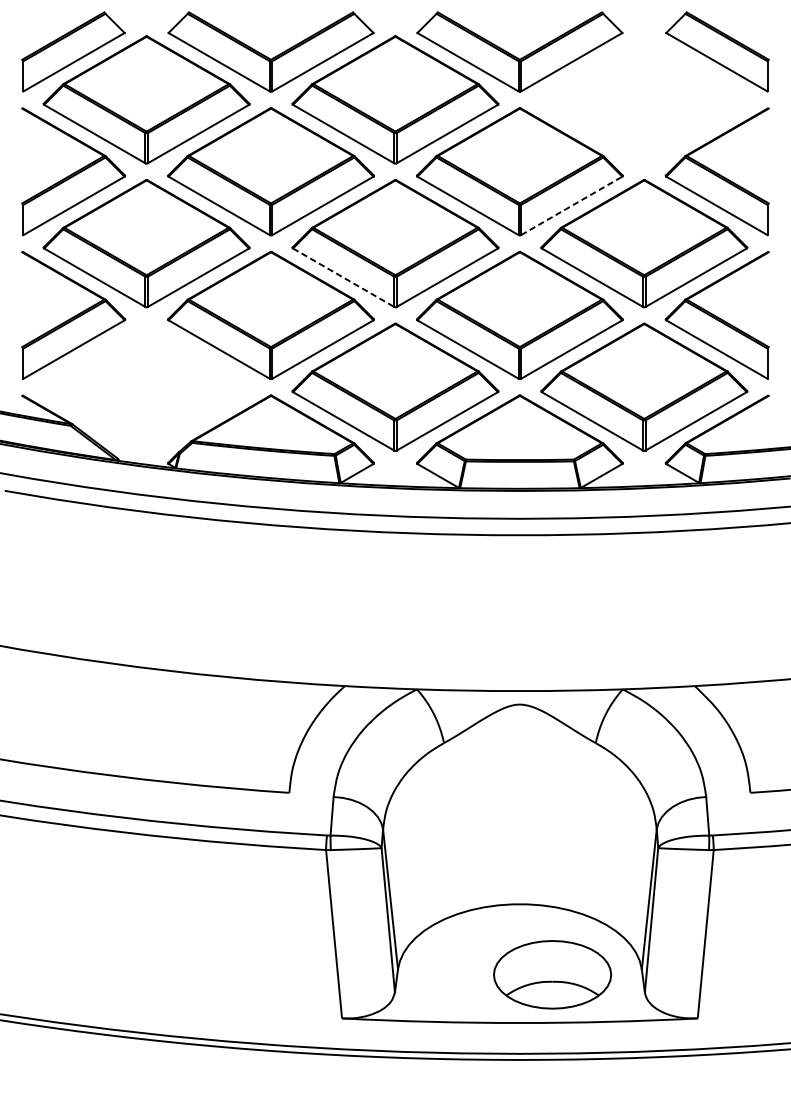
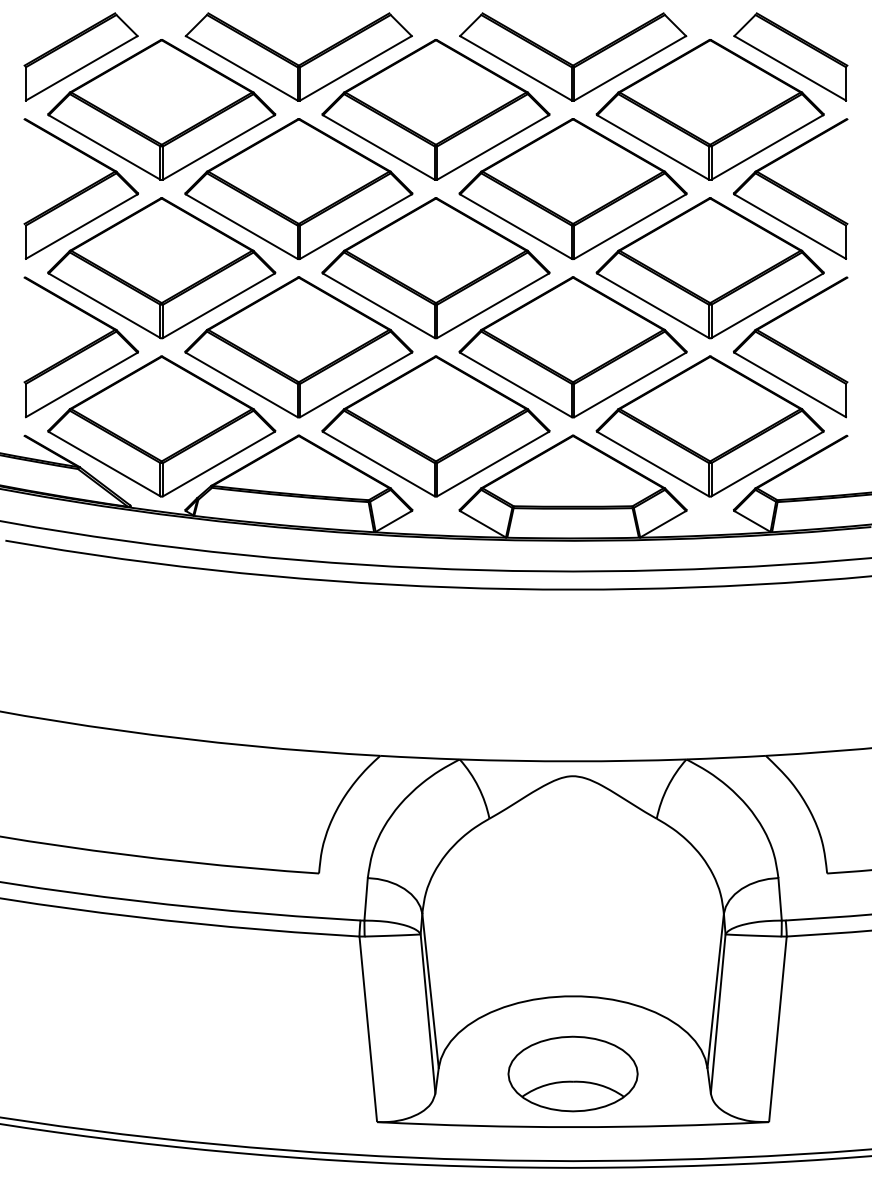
part: (643, 99) -> (709, 109), added
line: (571, 205) -> (630, 226), dashed -> solid
line: (344, 278) -> (379, 306), dashed -> solid
part: (146, 387) -> (161, 426), added
part: (552, 974) -> (572, 1073), moved

